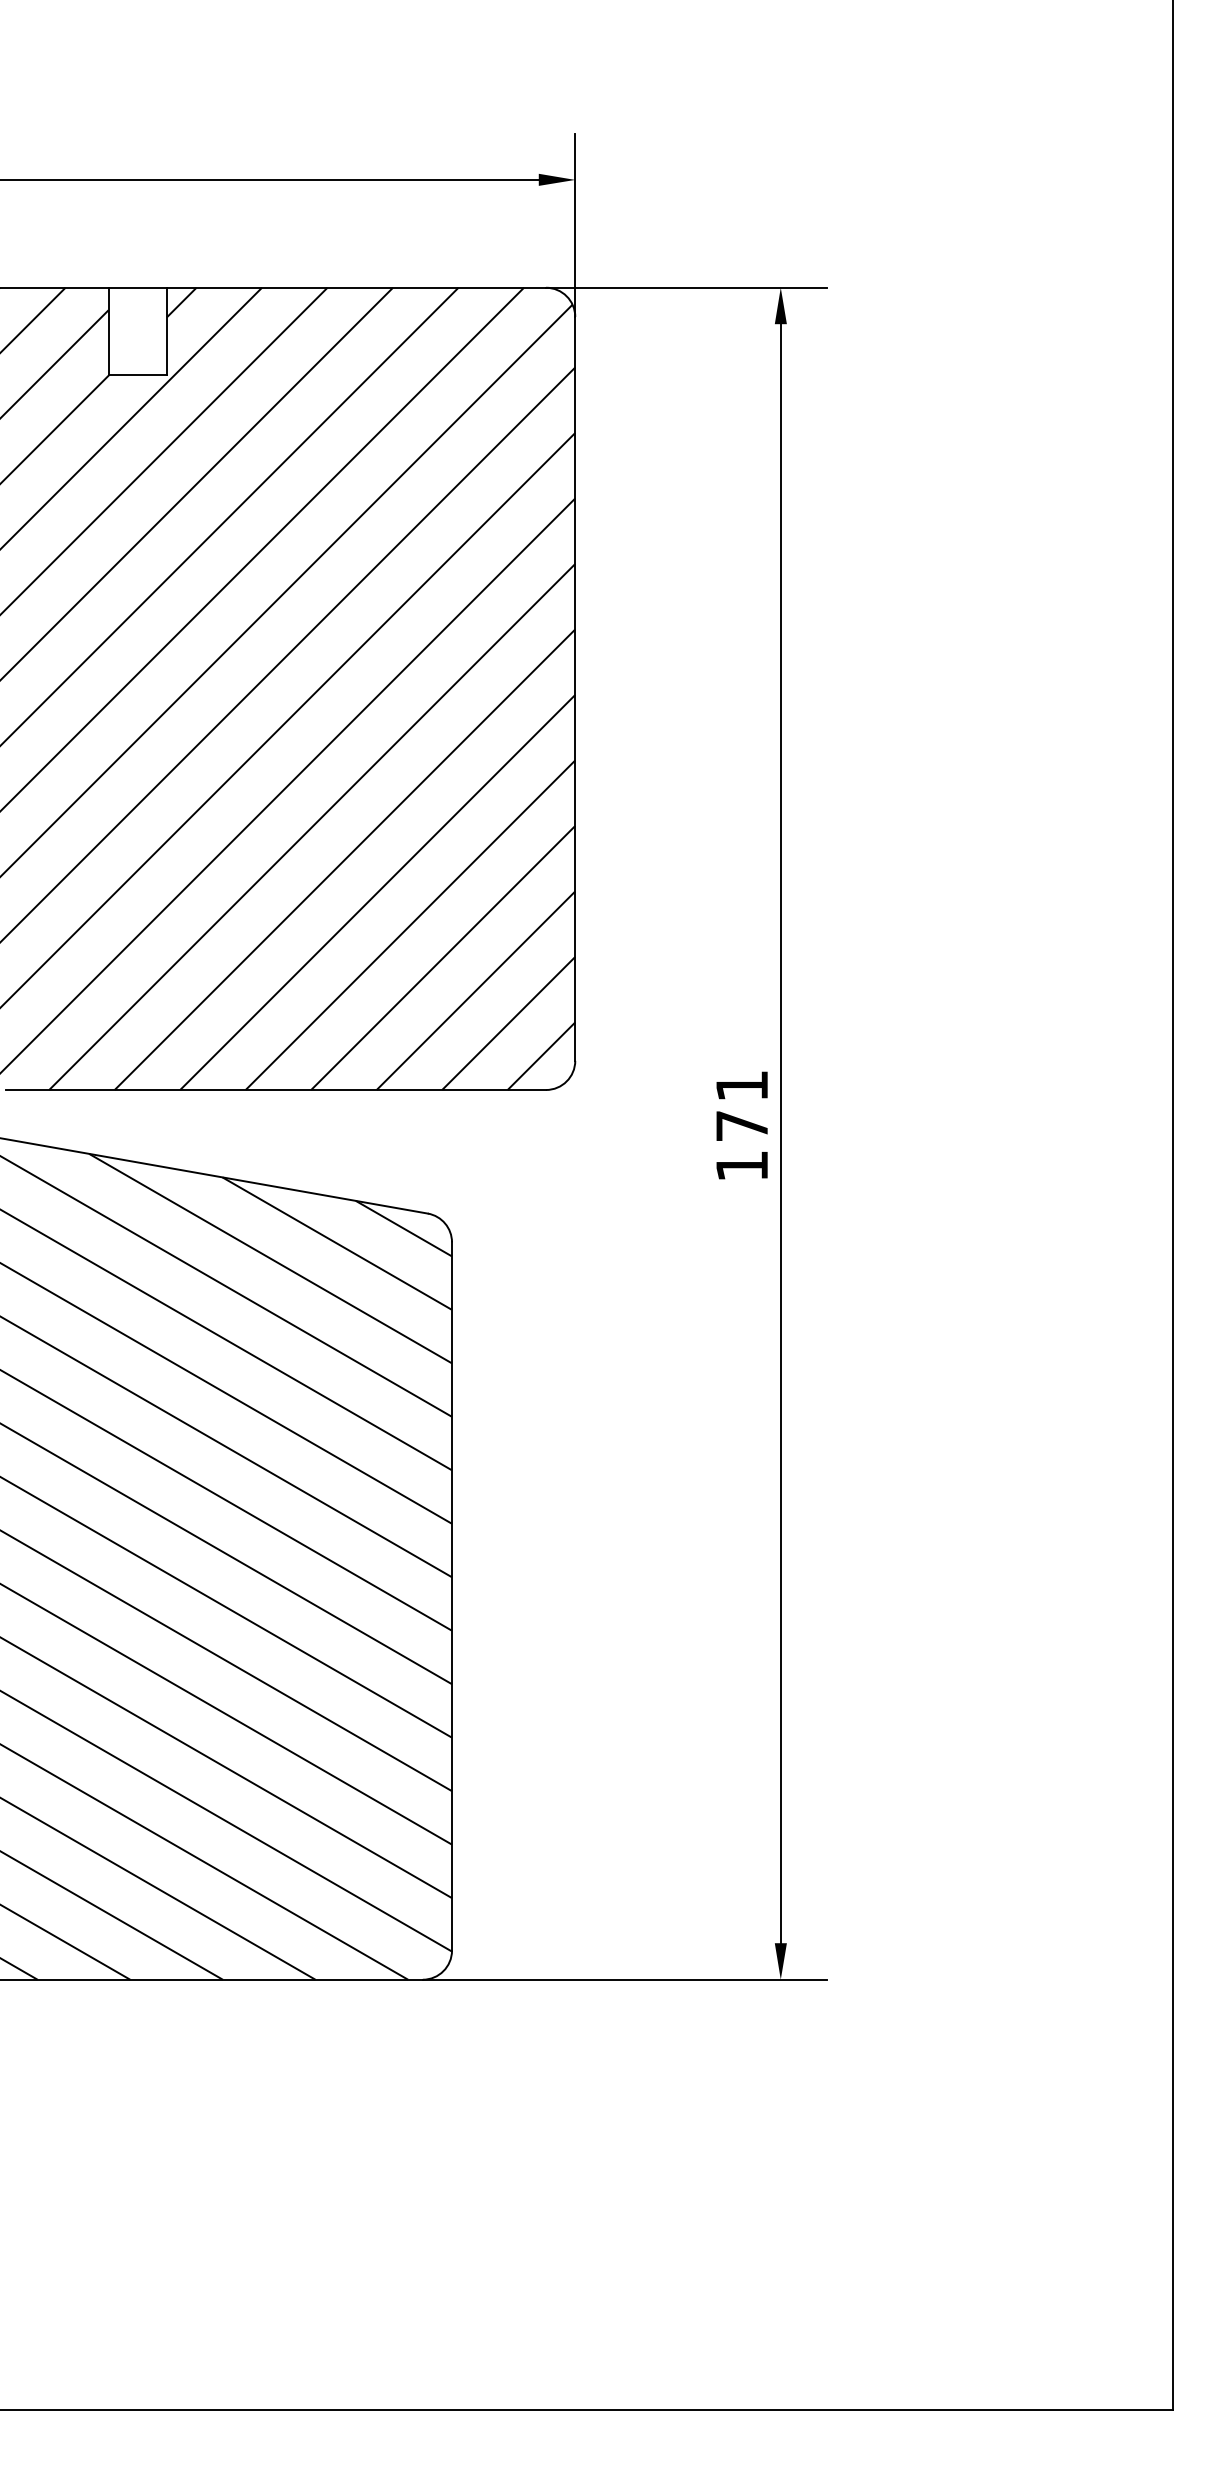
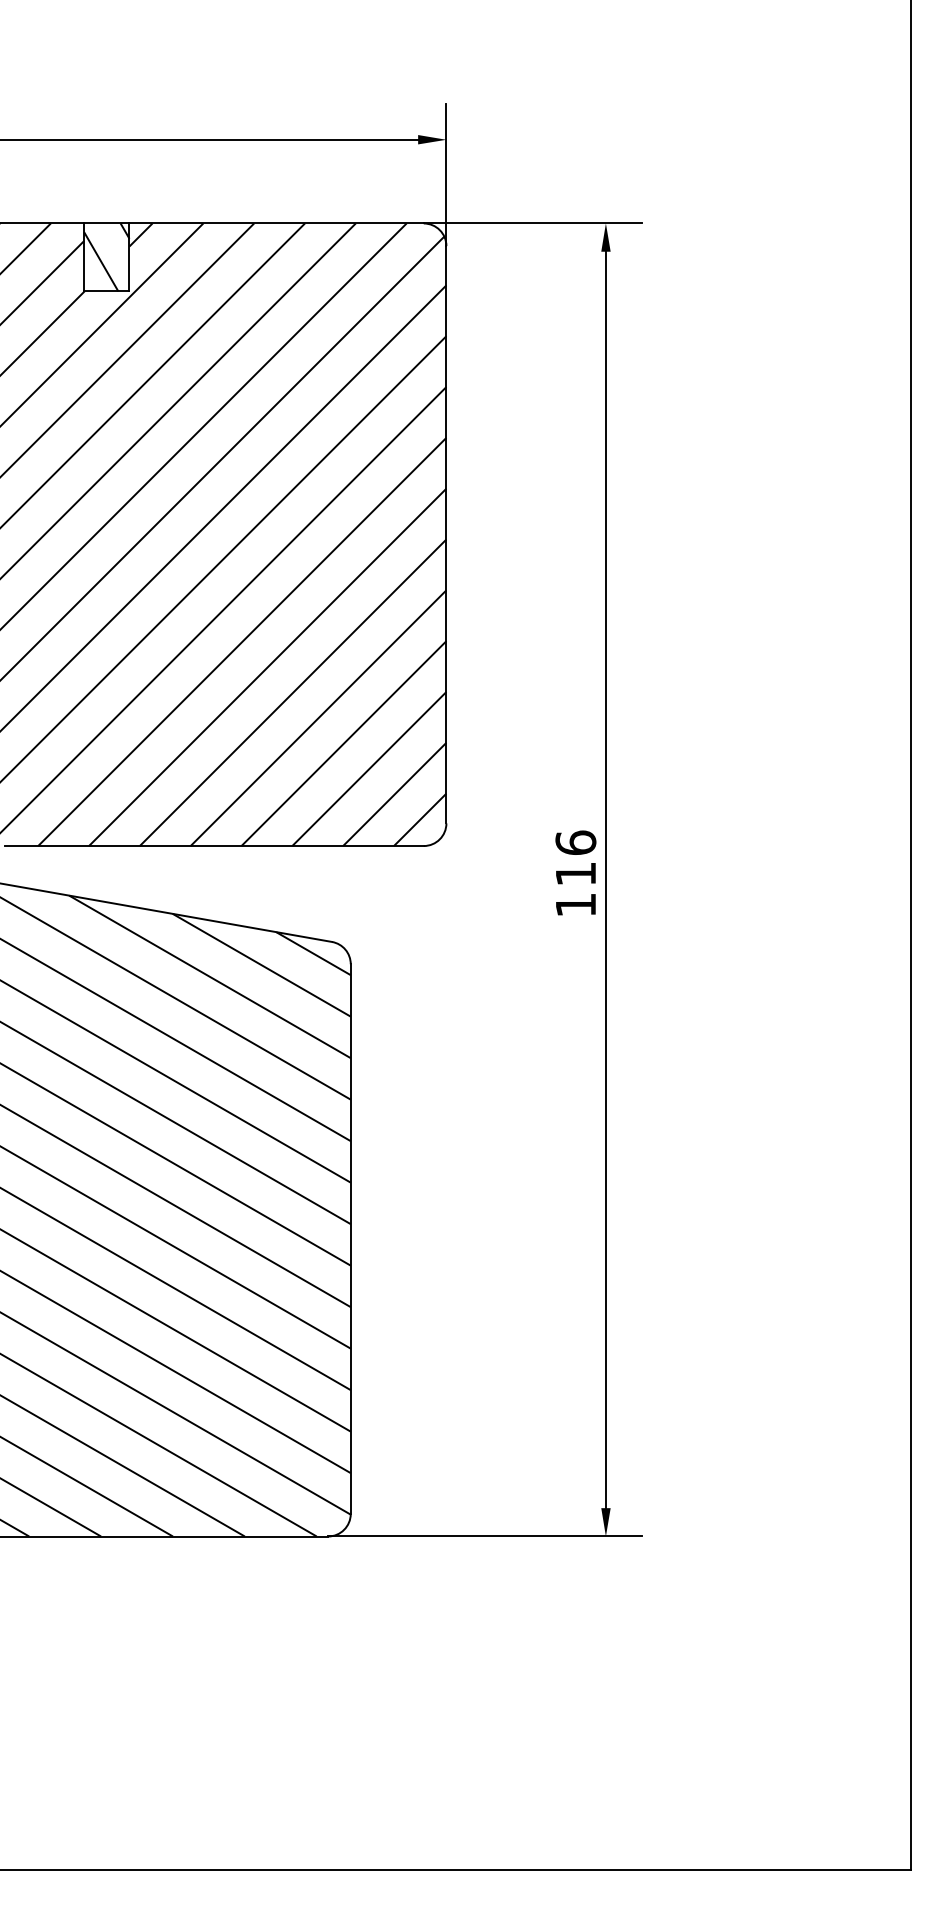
hatch: (137, 331) -> (106, 257), added
text: (741, 1104) -> (575, 857), 171 -> 116

